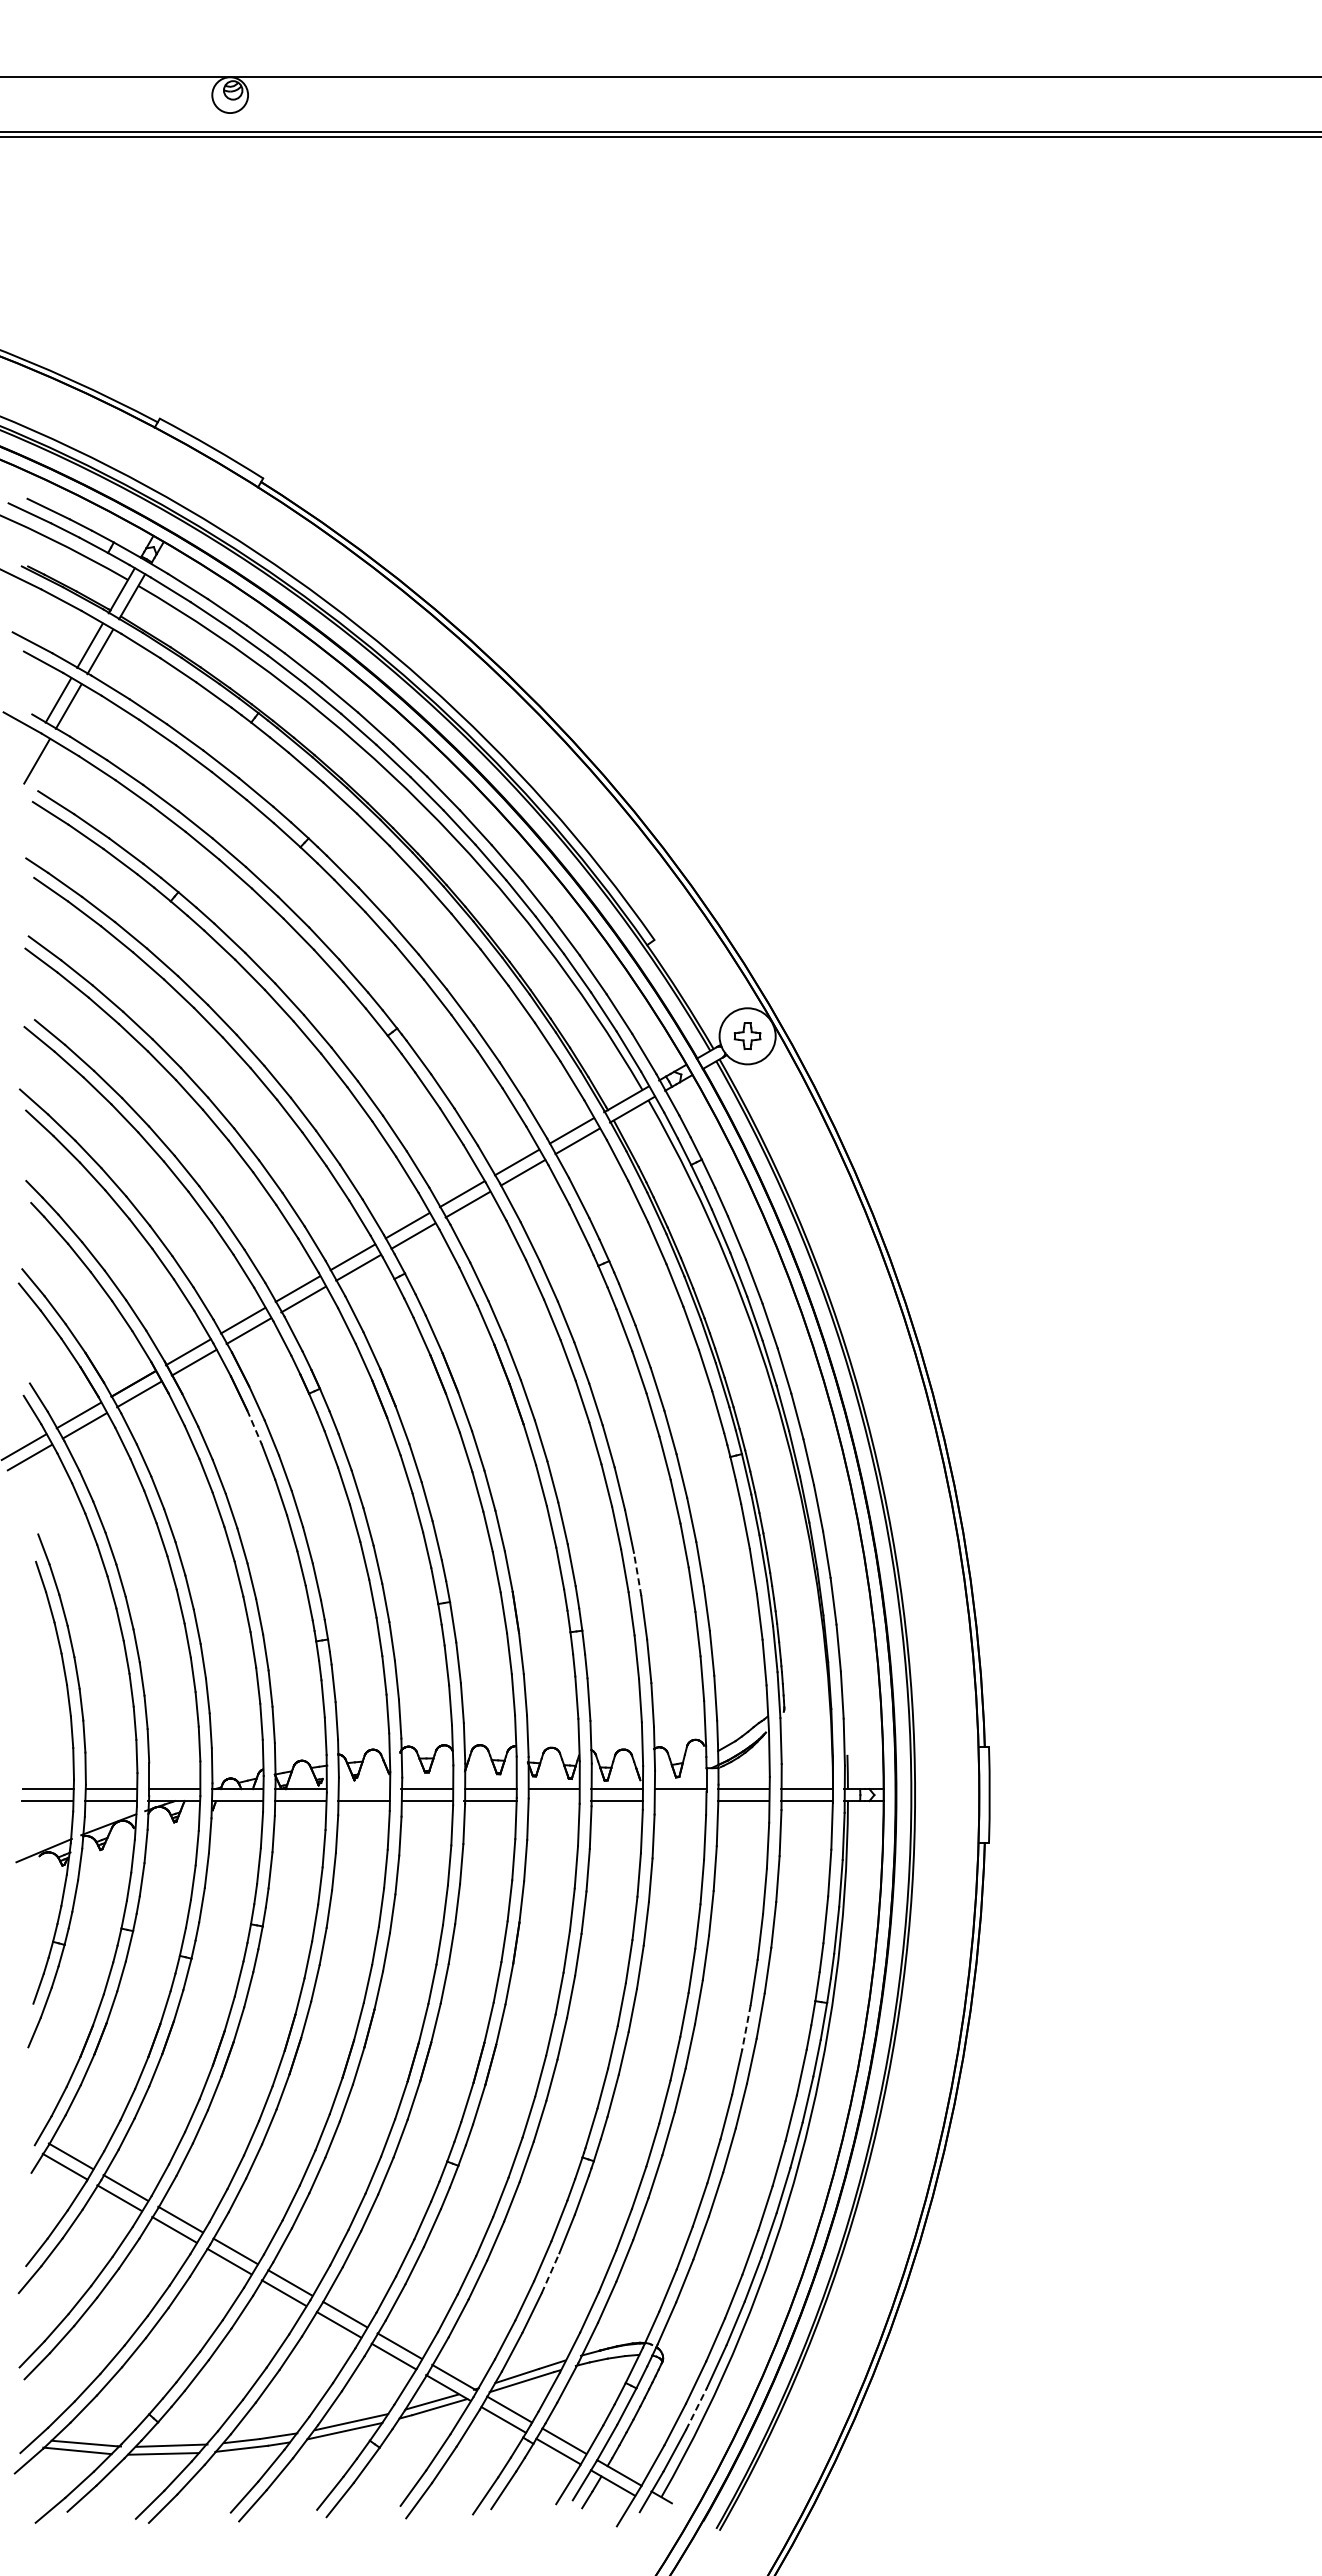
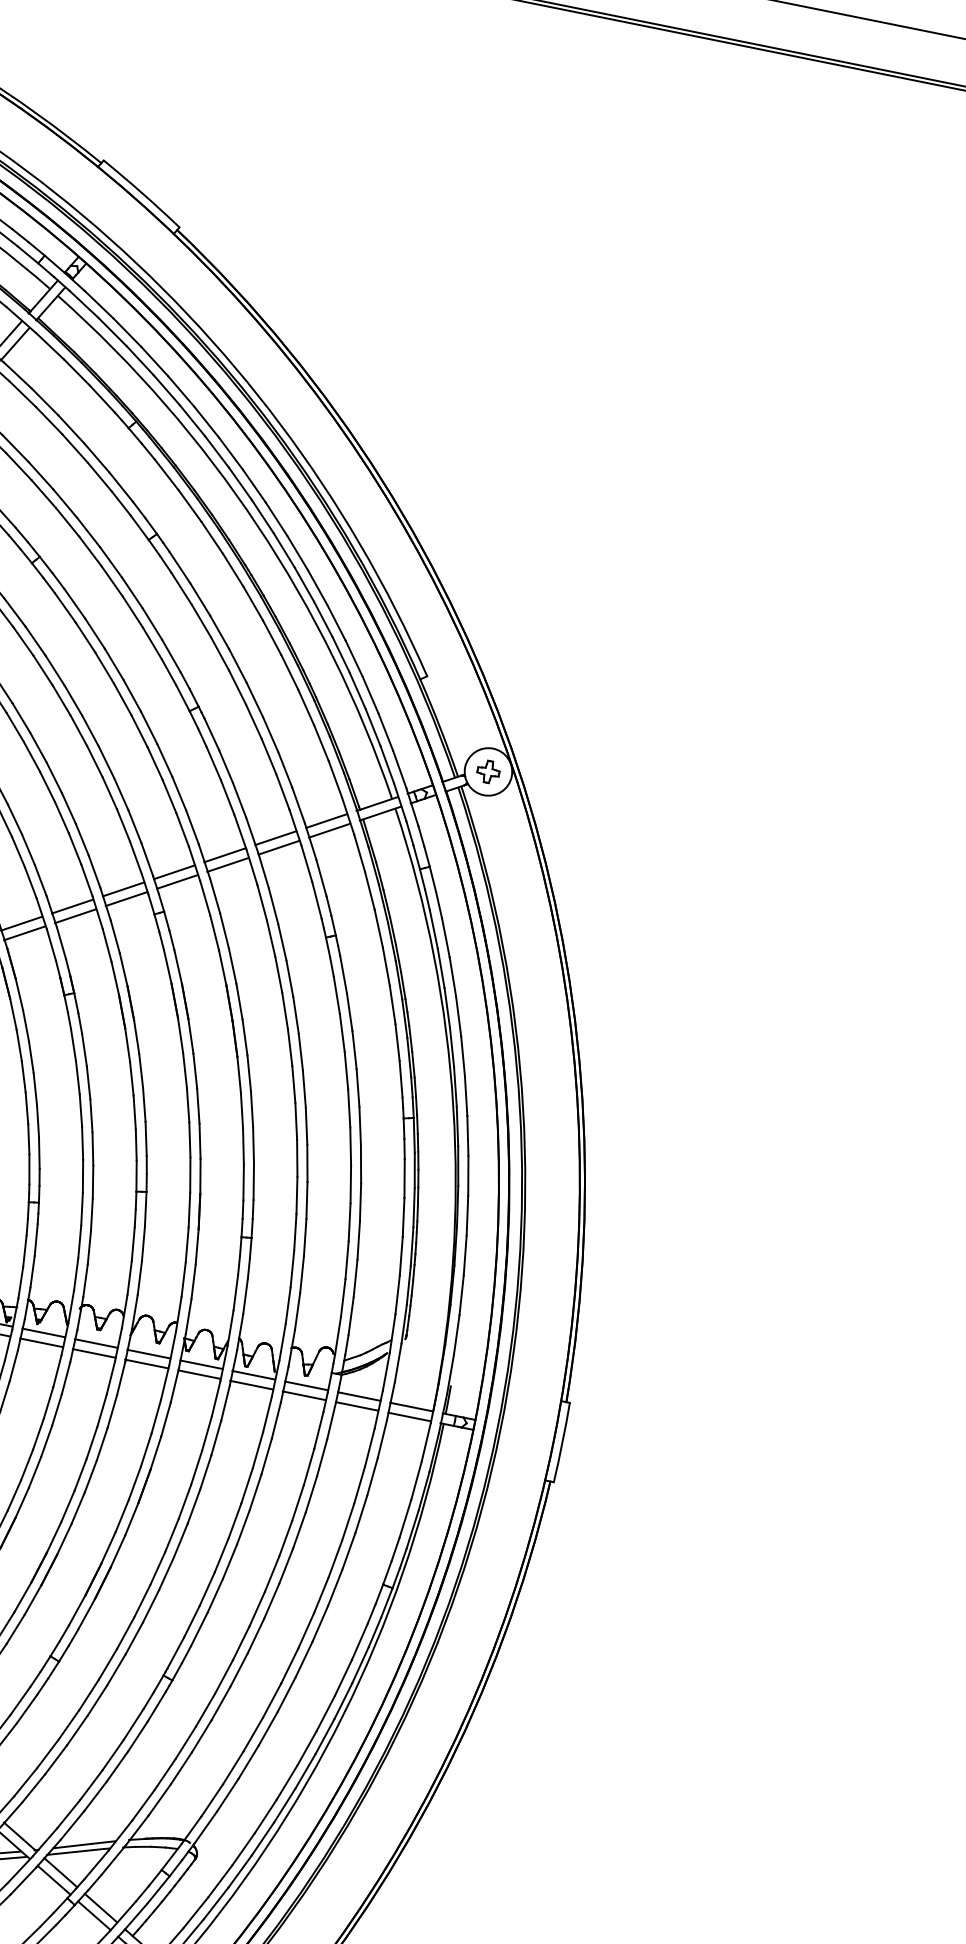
line: (254, 1427) -> (13, 1014), dashed -> solid
line: (637, 1574) -> (306, 1200), dashed -> solid
line: (363, 1789) -> (43, 1333), added
line: (553, 1801) -> (199, 1374), added
line: (680, 1801) -> (304, 1396), added
line: (746, 2027) -> (321, 1594), dashed -> solid
line: (550, 2273) -> (117, 1766), dashed -> solid
line: (696, 2409) -> (216, 1903), dashed -> solid

